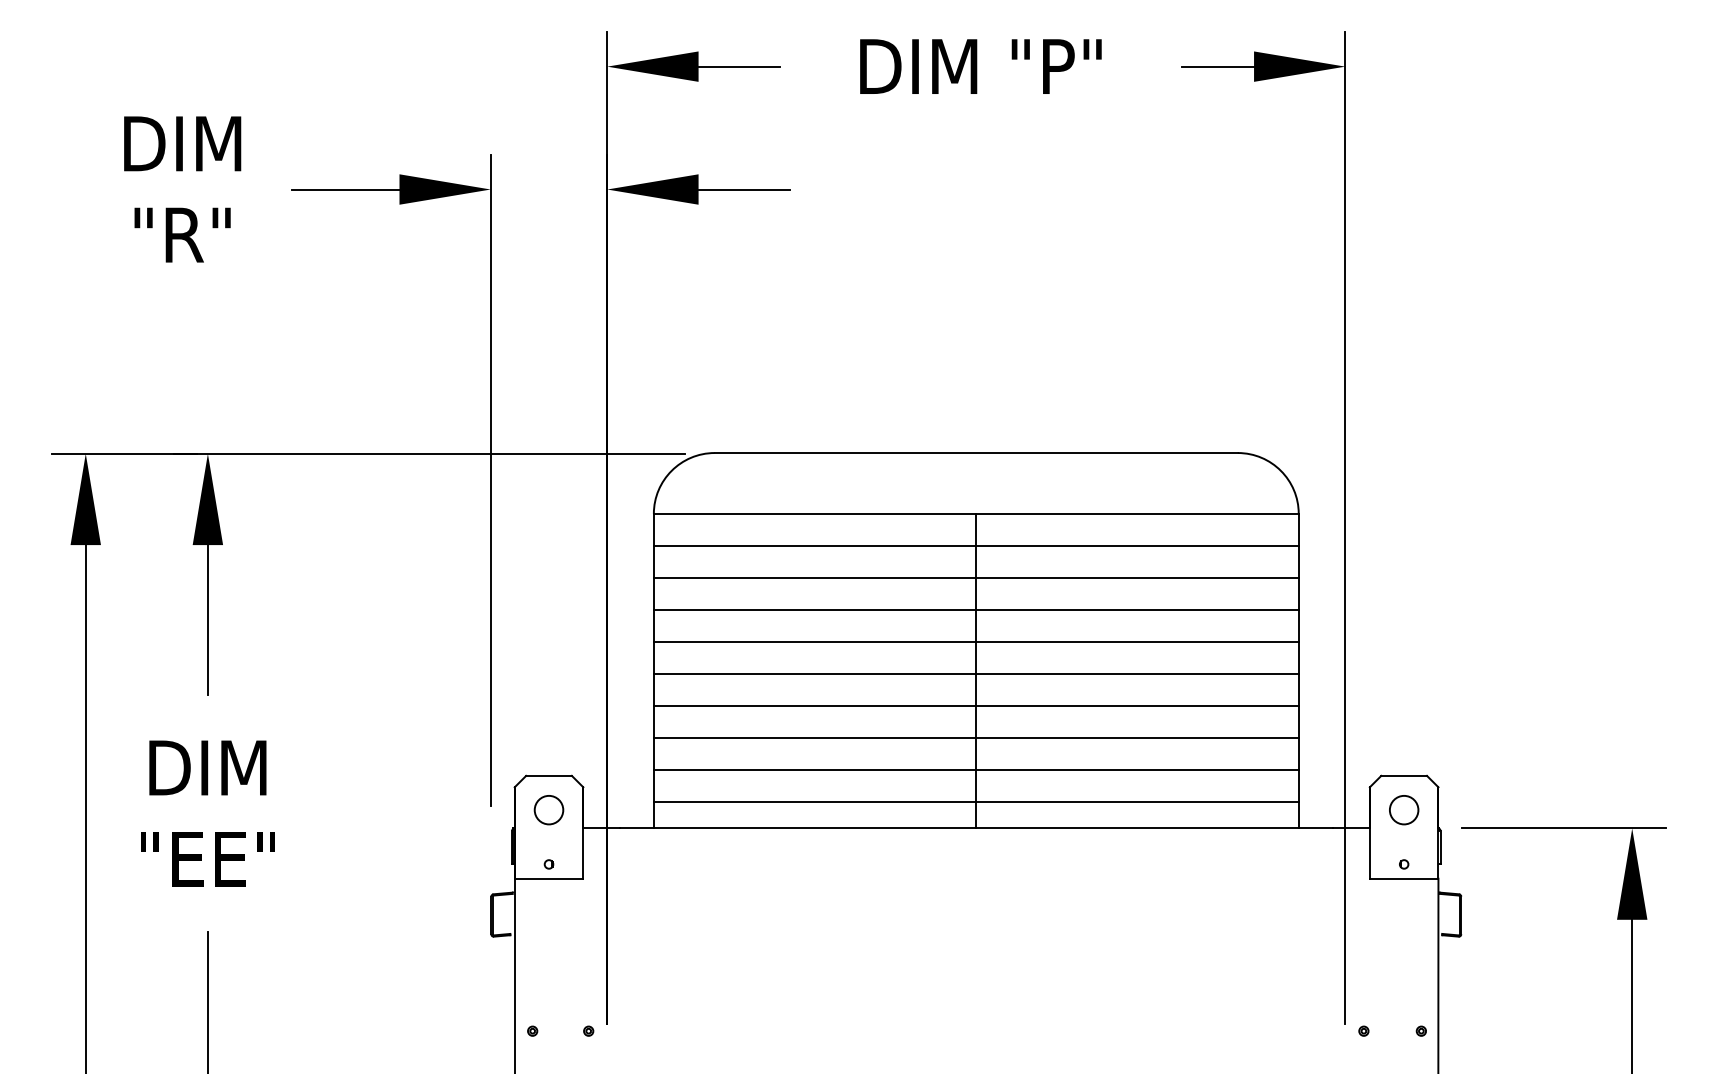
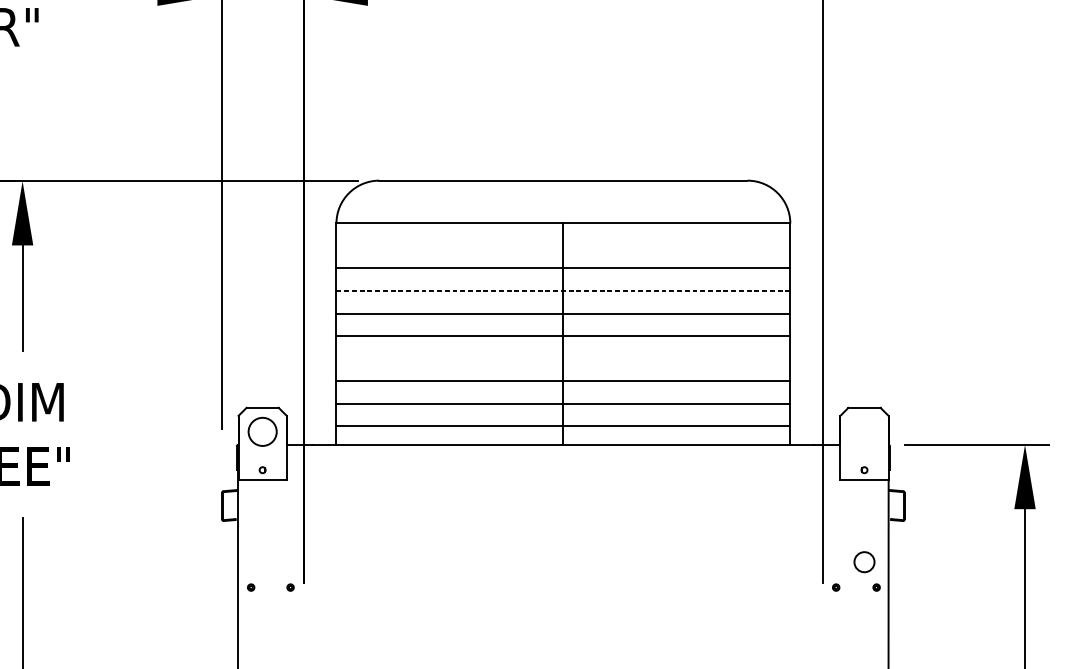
line: (975, 545) -> (562, 245), removed
line: (975, 609) -> (562, 290), solid -> dashed
line: (975, 705) -> (562, 358), removed
circle: (548, 810) -> (262, 432), size x1.4
circle: (1404, 810) -> (864, 562), moved

